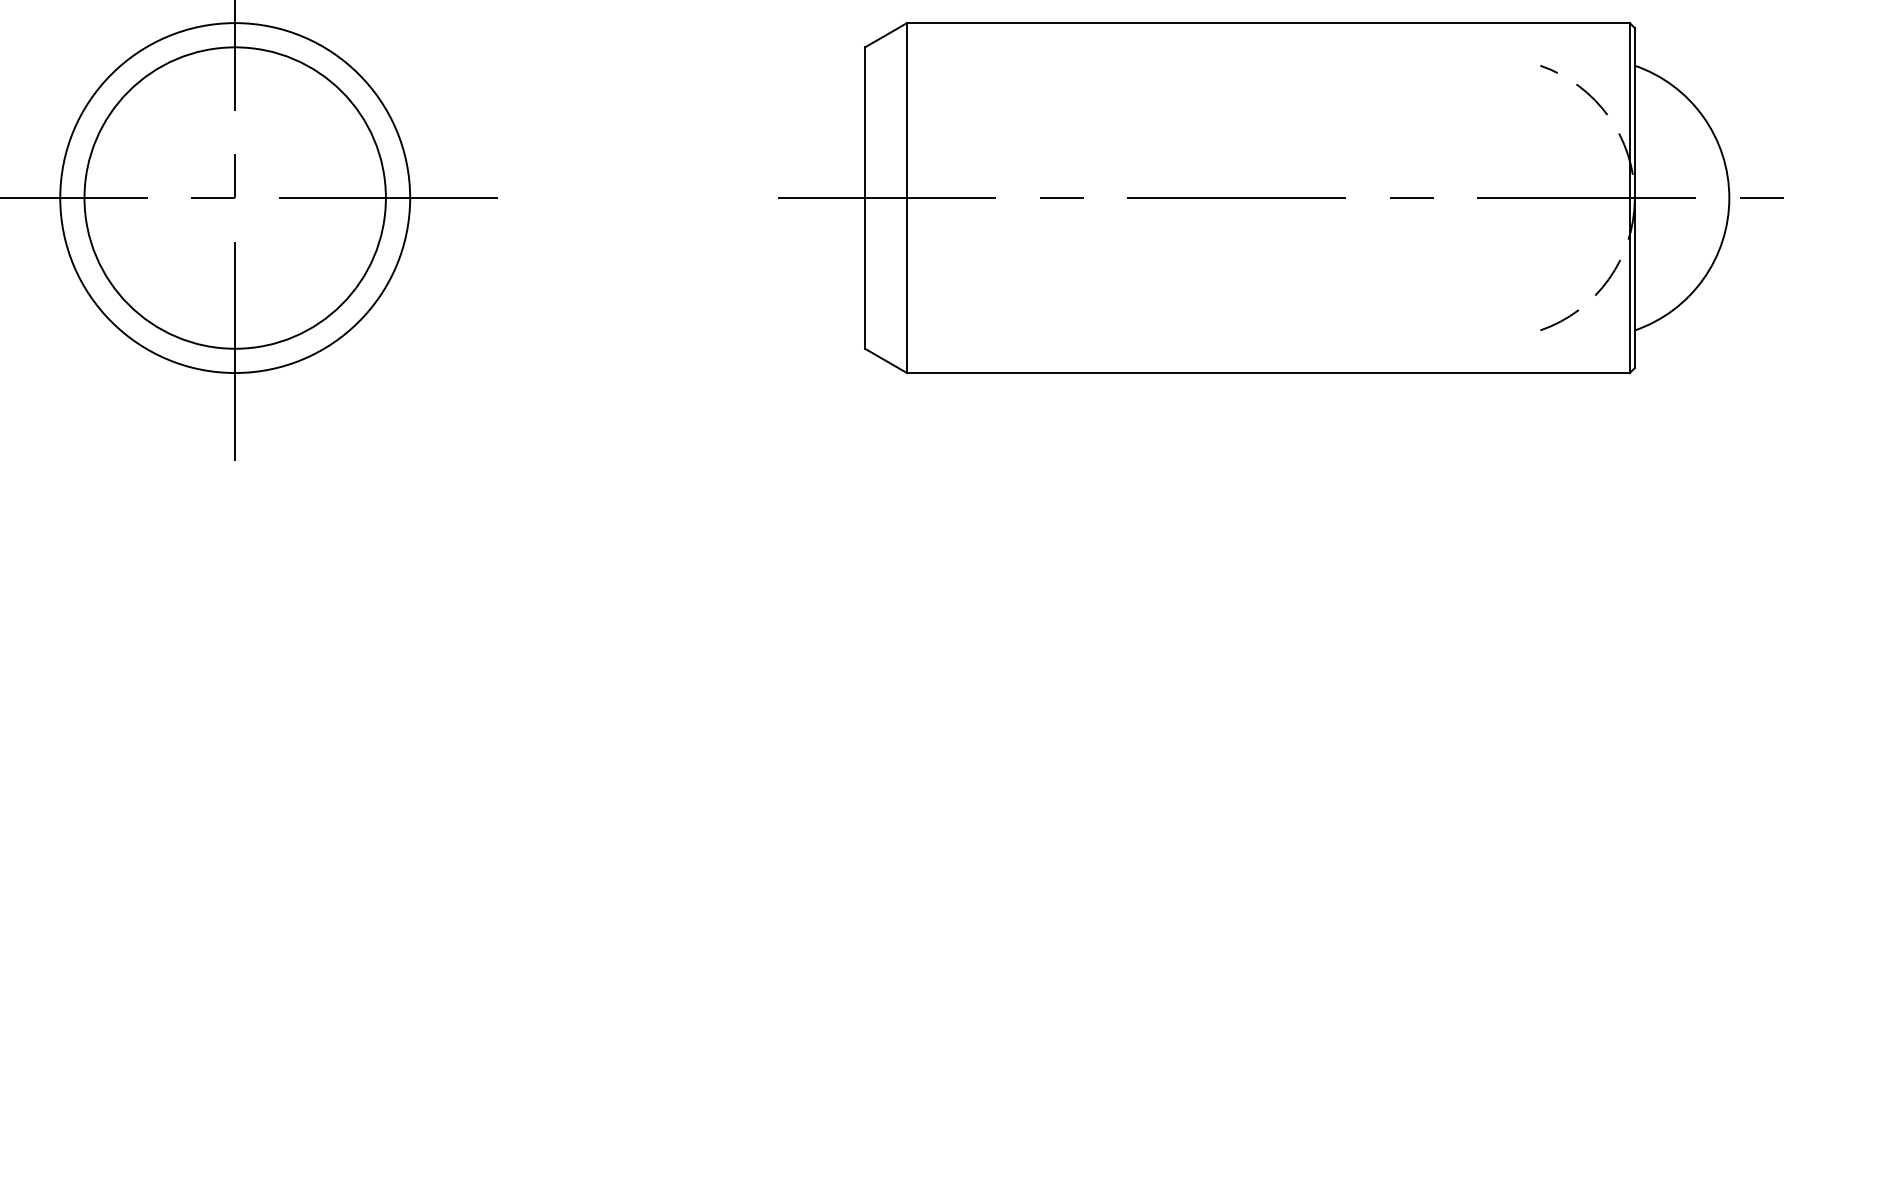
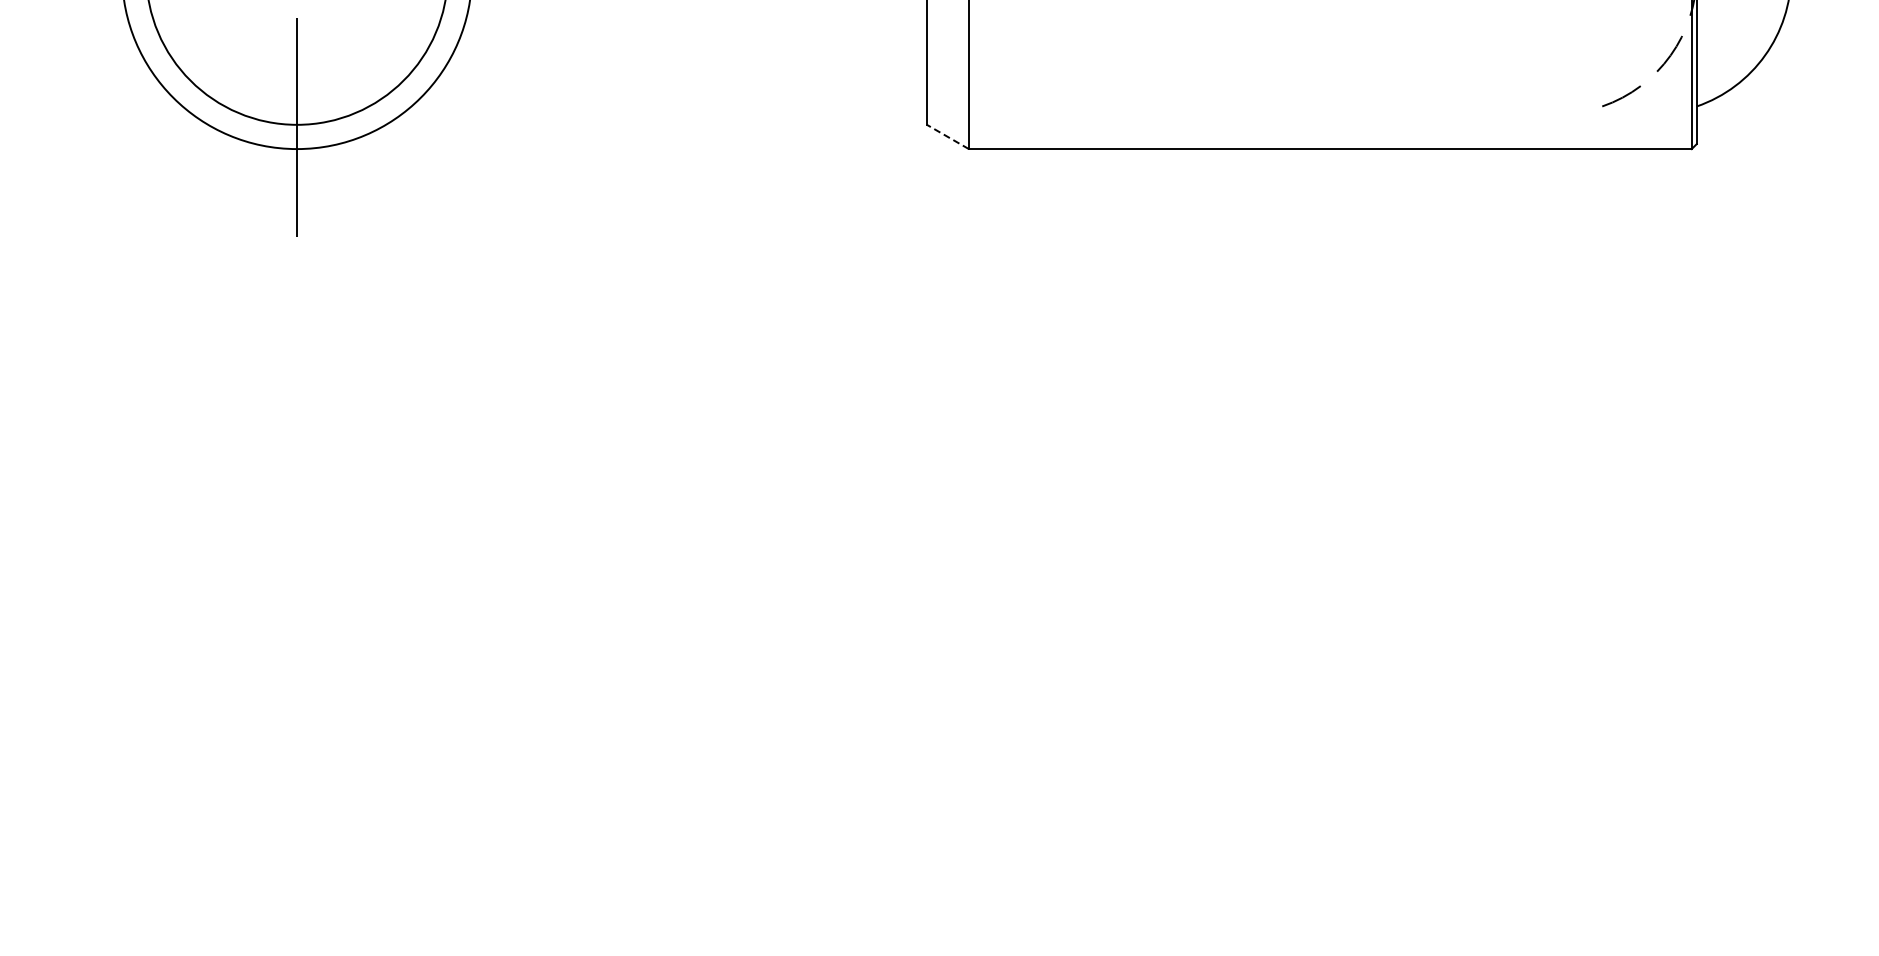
line: (885, 360) -> (947, 136), solid -> dashed

